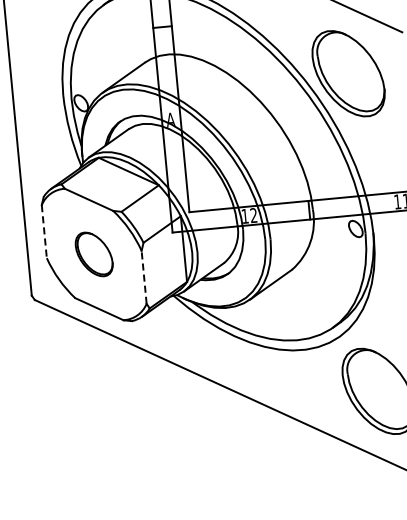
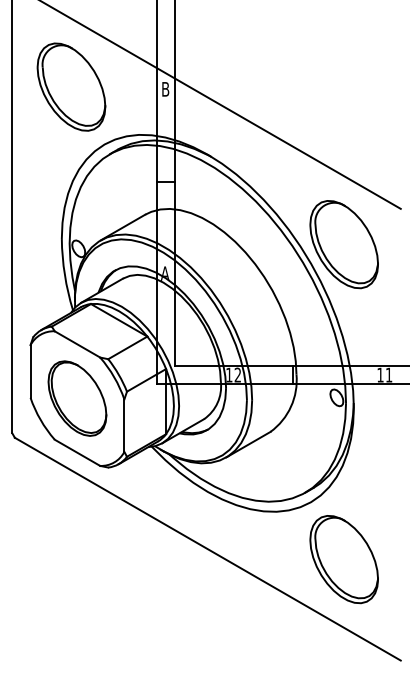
line: (44, 232) -> (30, 372), dashed -> solid
part: (94, 254) -> (77, 398), size x1.67
line: (144, 277) -> (124, 425), dashed -> solid

